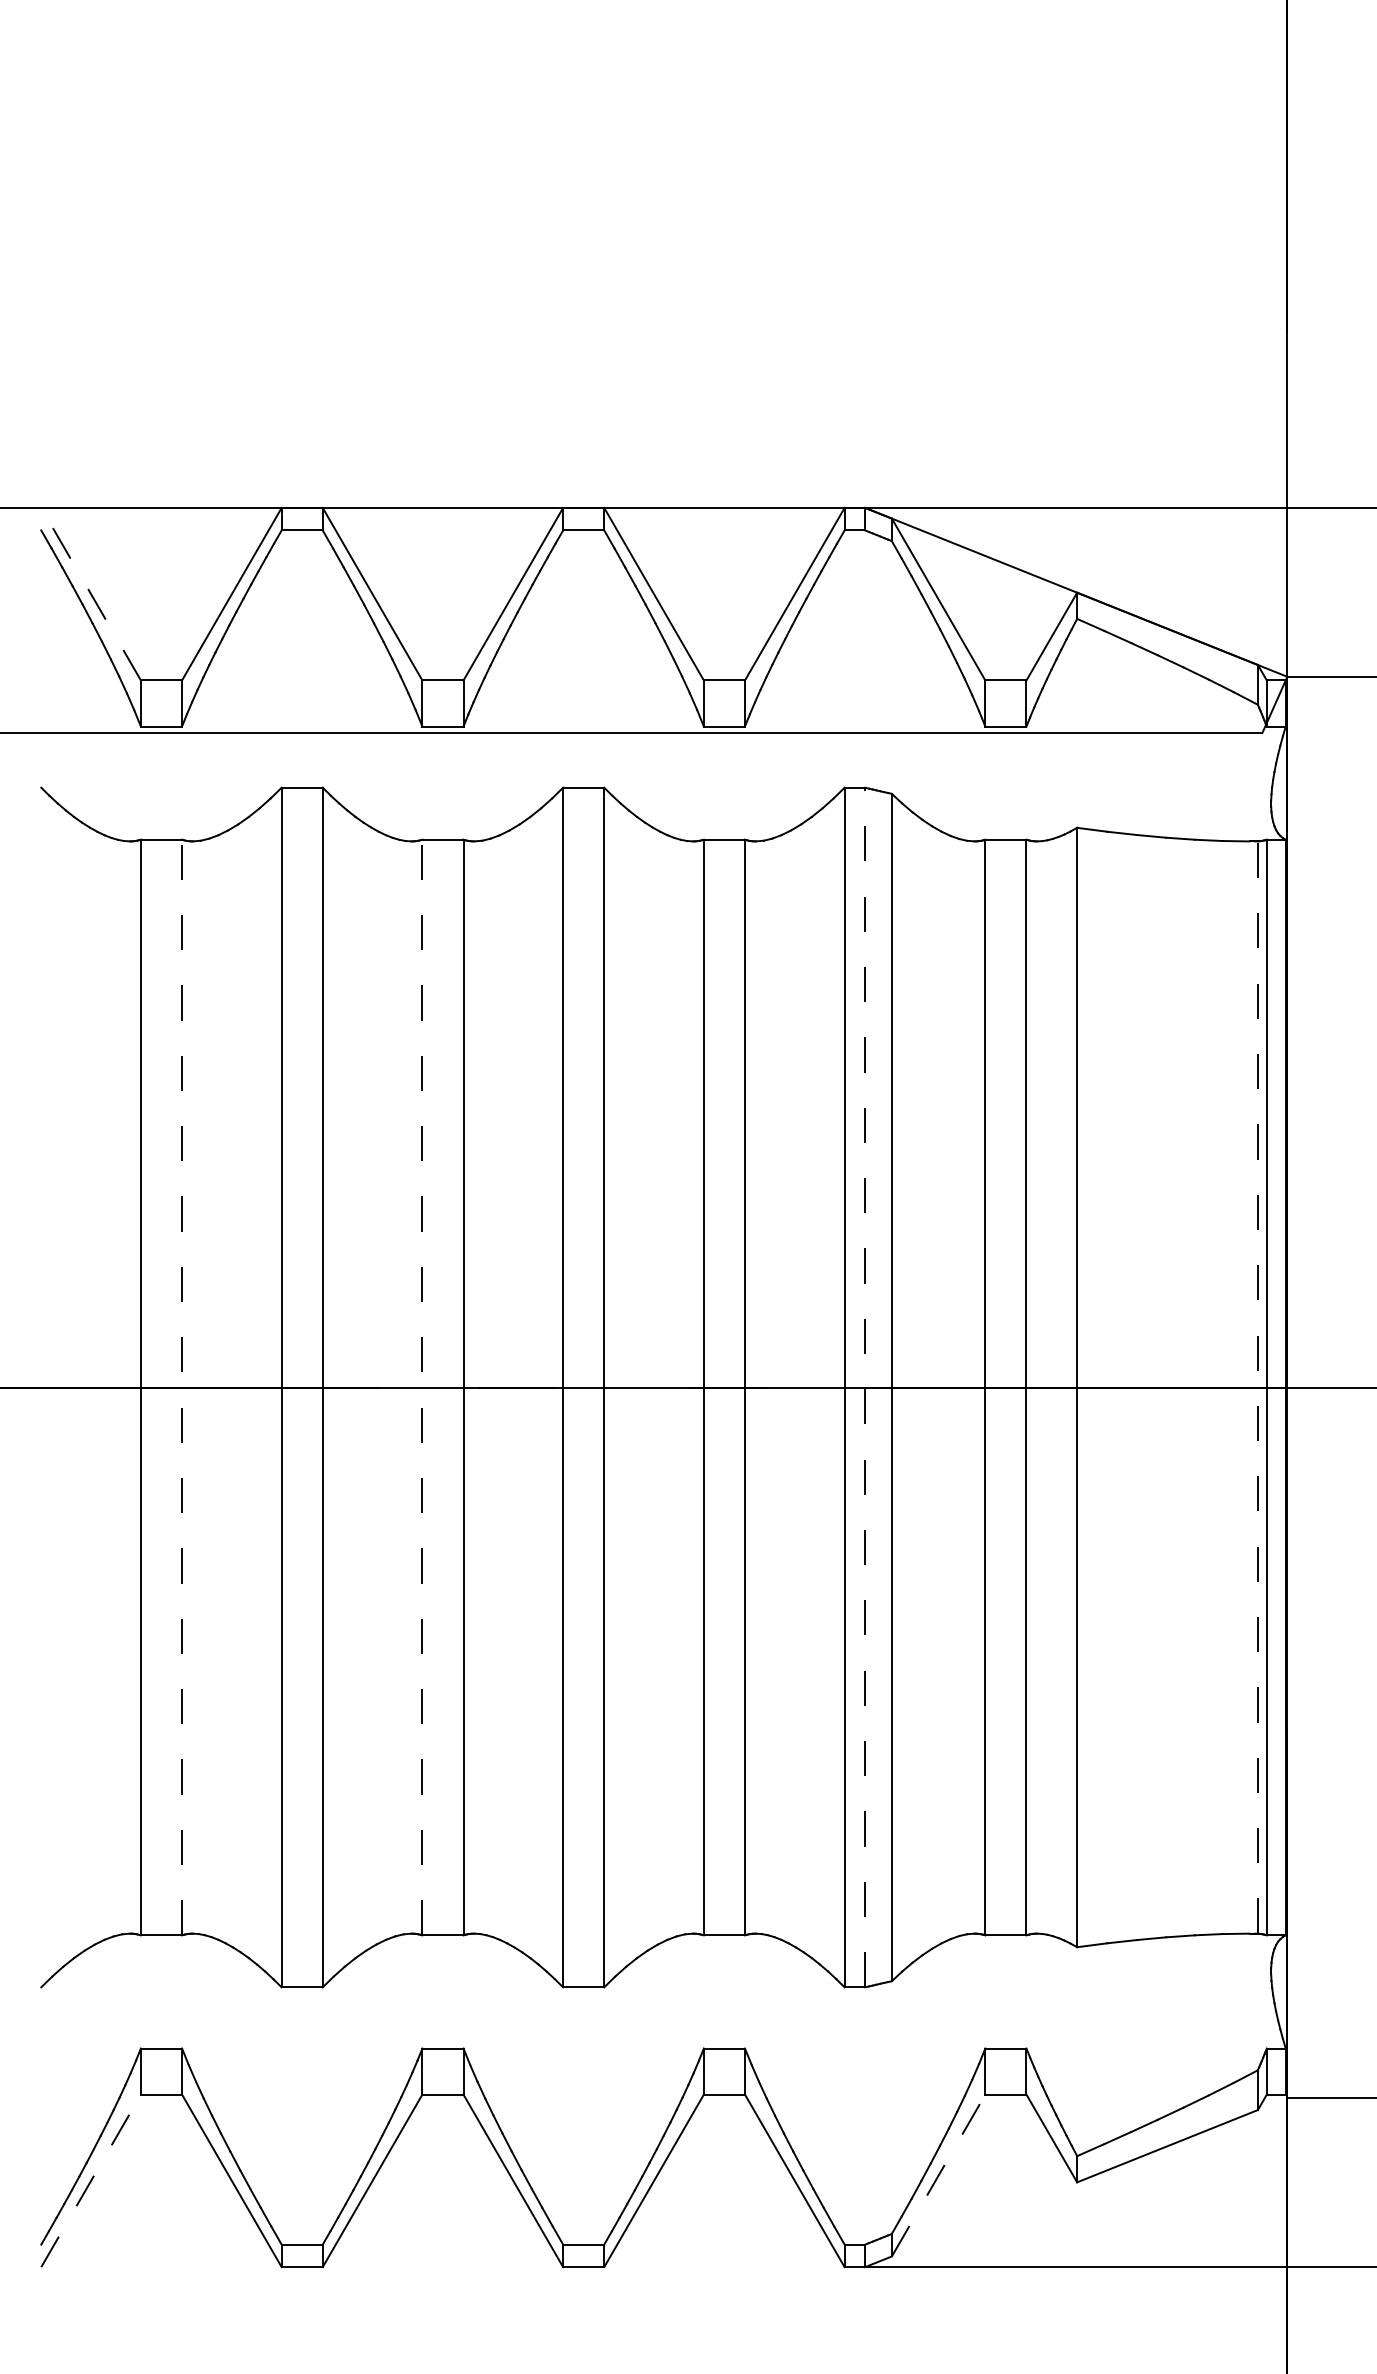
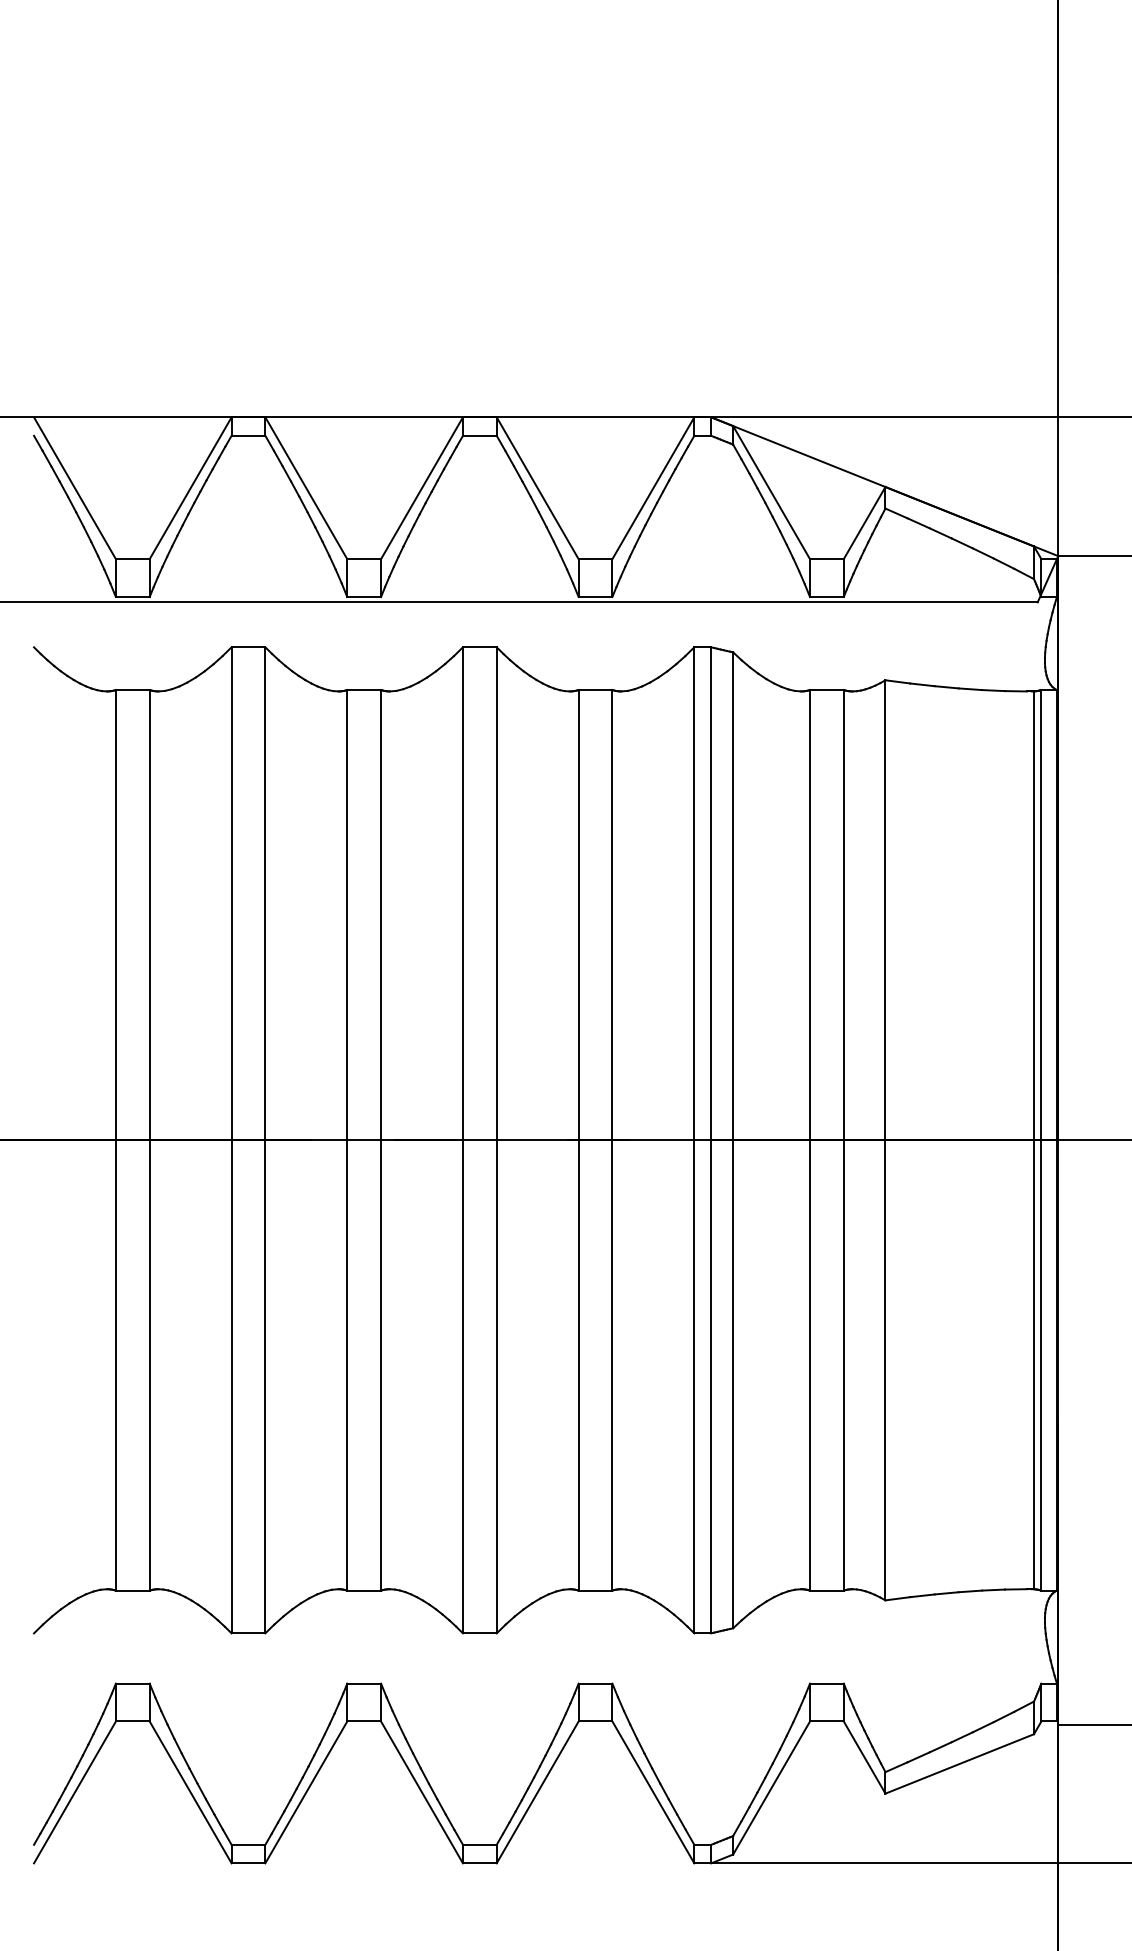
line: (90, 594) -> (74, 488), dashed -> solid
line: (181, 1386) -> (149, 1139), dashed -> solid
line: (422, 1386) -> (347, 1139), dashed -> solid
line: (865, 1386) -> (711, 1139), dashed -> solid
line: (1258, 1387) -> (1034, 1140), dashed -> solid
line: (938, 2176) -> (771, 1788), dashed -> solid
line: (90, 2180) -> (74, 1792), dashed -> solid

